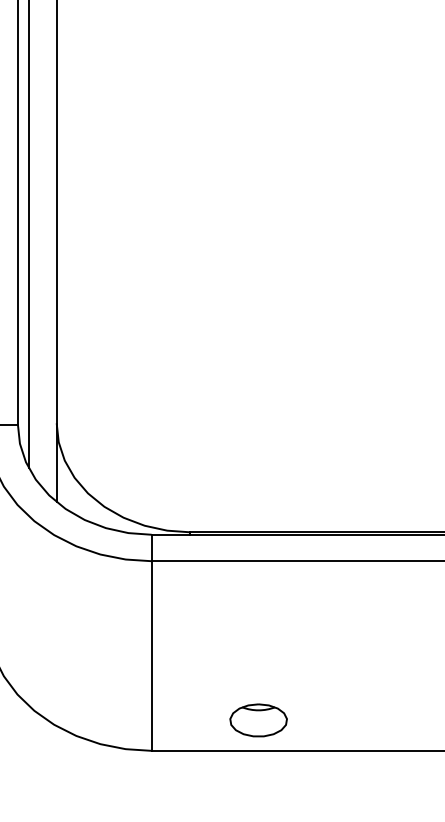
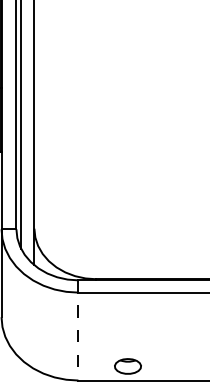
line: (151, 642) -> (78, 330), solid -> dashed

